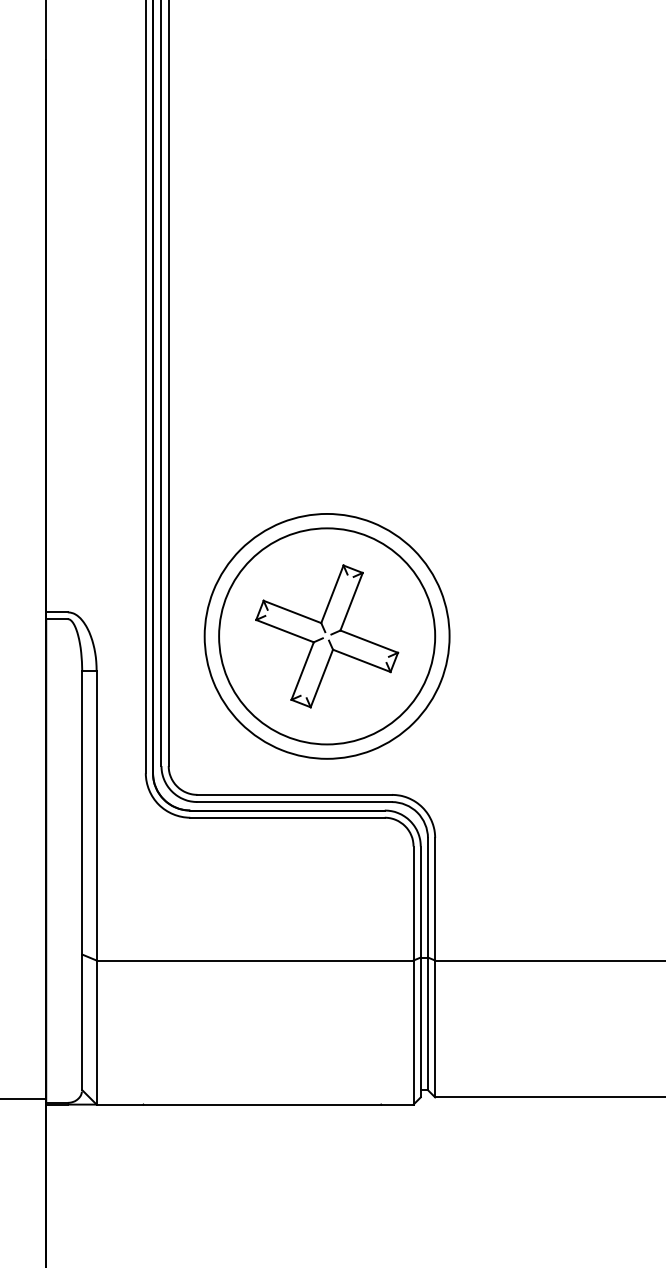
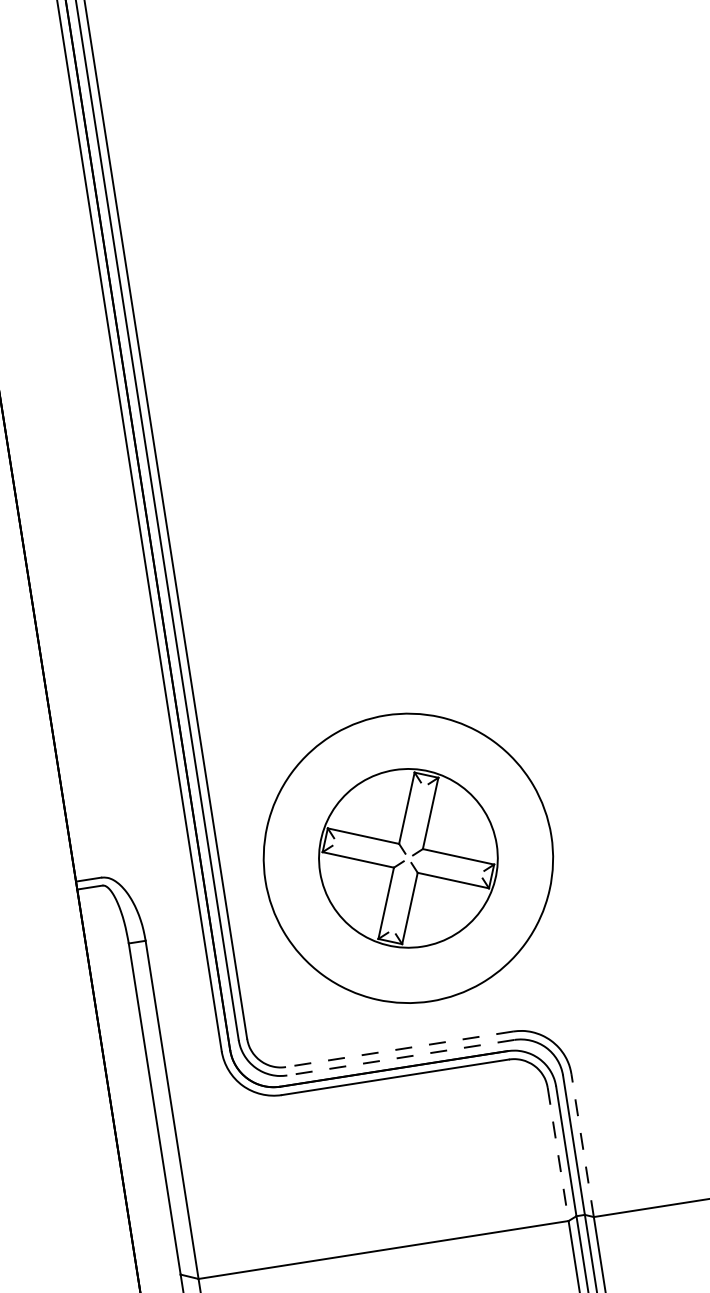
circle: (327, 636) -> (408, 858), size x0.7
line: (294, 794) -> (399, 1048), solid -> dashed
line: (294, 802) -> (400, 1058), solid -> dashed
line: (435, 898) -> (582, 1144), solid -> dashed
line: (413, 903) -> (558, 1154), solid -> dashed

